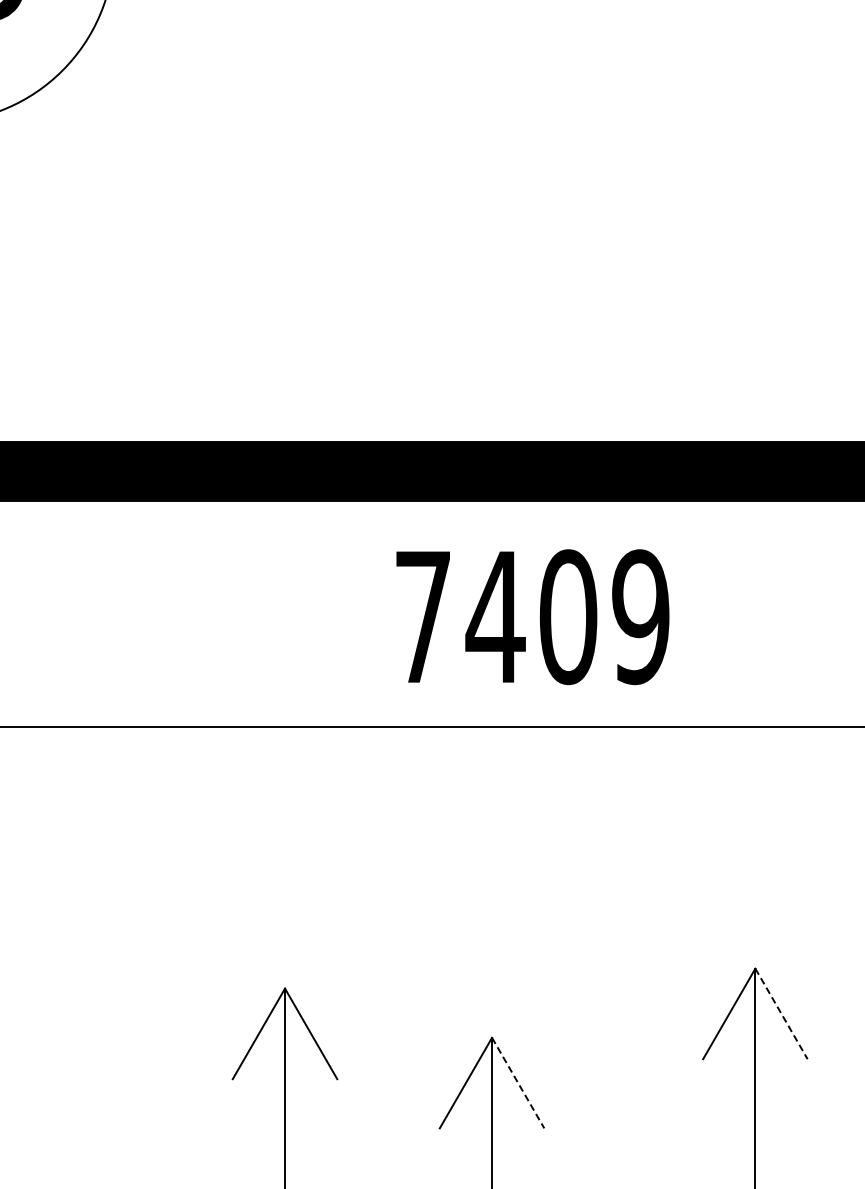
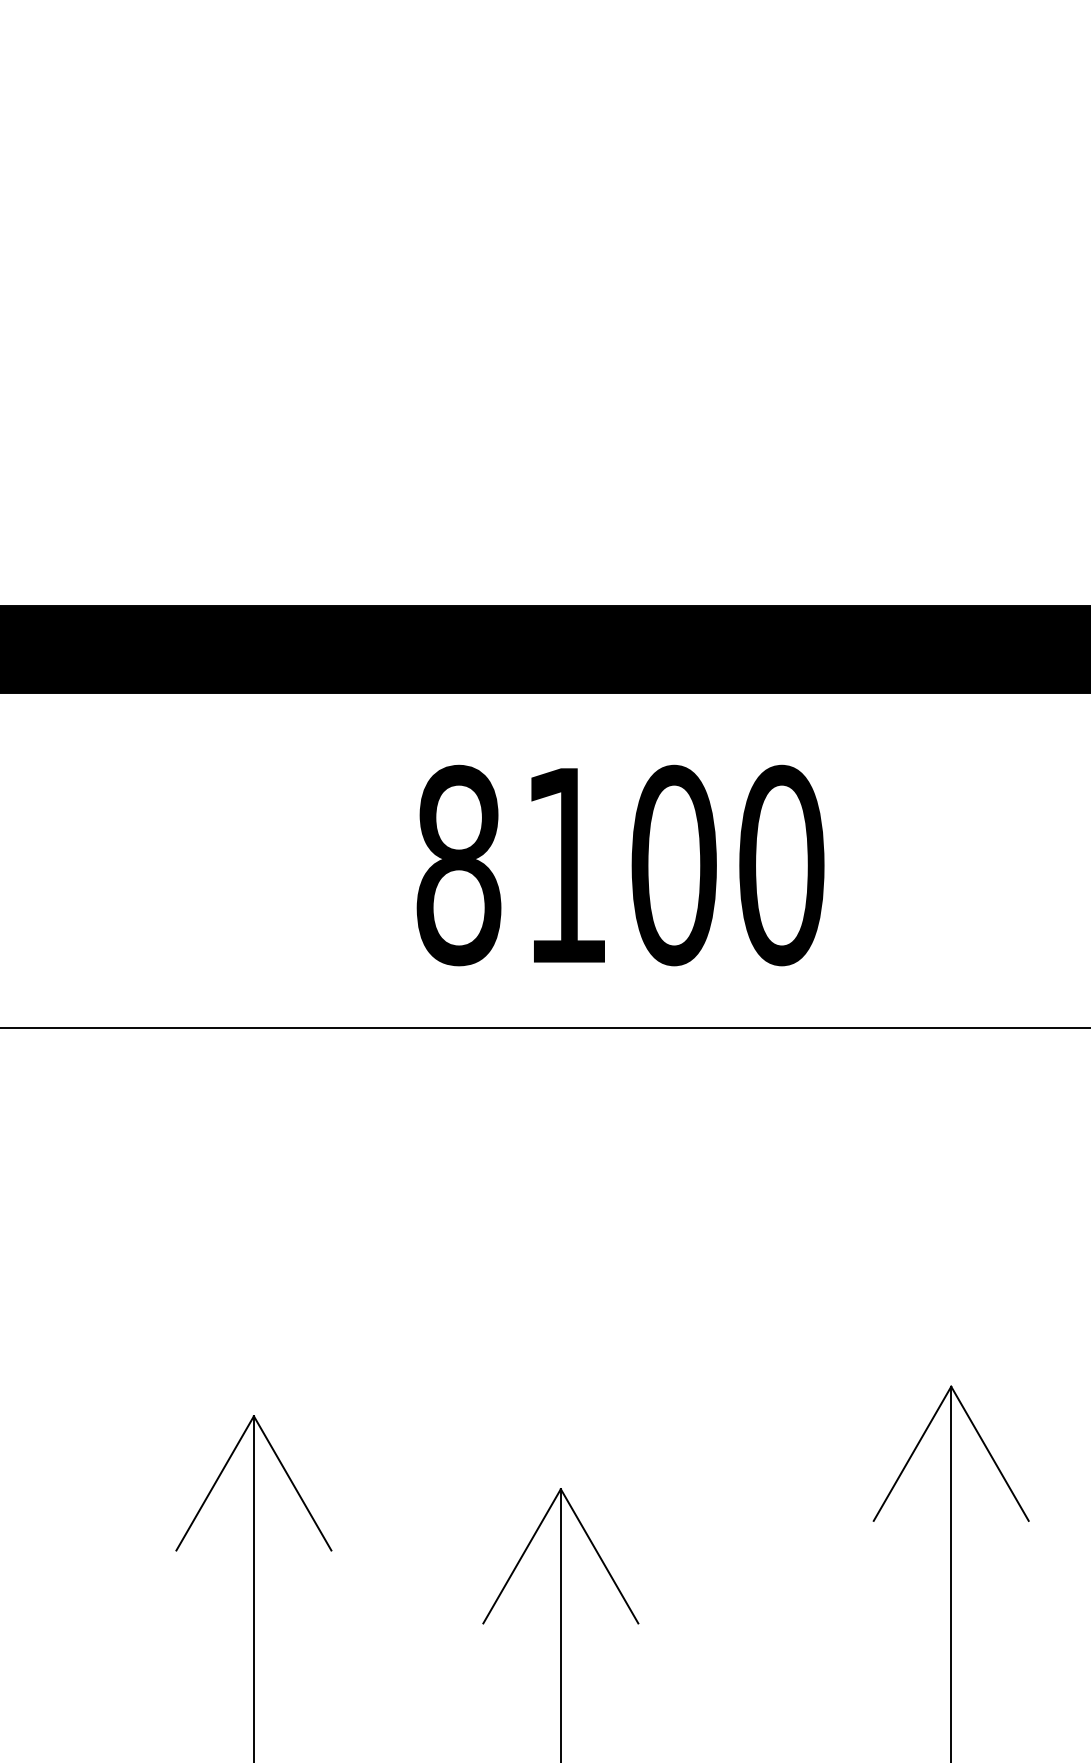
text: (531, 617) -> (619, 866), 7409 -> 8100
line: (781, 1014) -> (989, 1454), dashed -> solid
line: (518, 1083) -> (600, 1556), dashed -> solid

